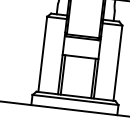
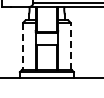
line: (42, 54) -> (23, 46), solid -> dashed
line: (117, 63) -> (70, 46), solid -> dashed

